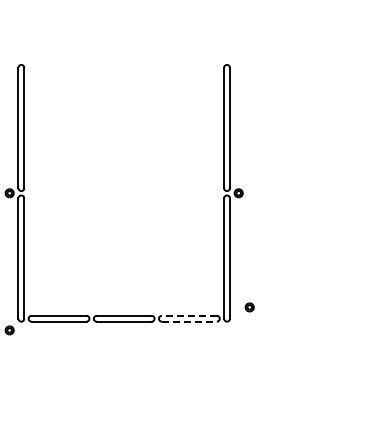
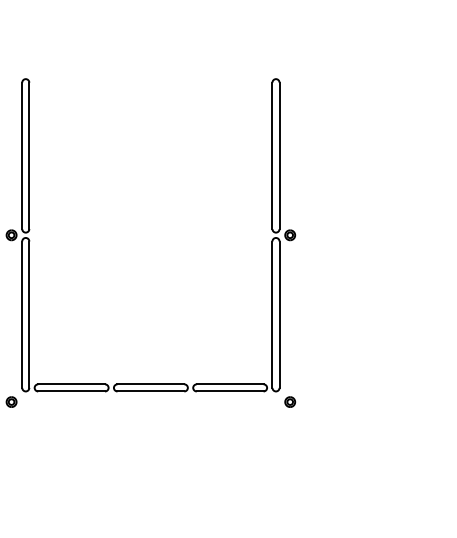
part: (249, 307) -> (289, 402), moved
line: (188, 315) -> (229, 383), dashed -> solid
line: (189, 321) -> (230, 391), dashed -> solid

